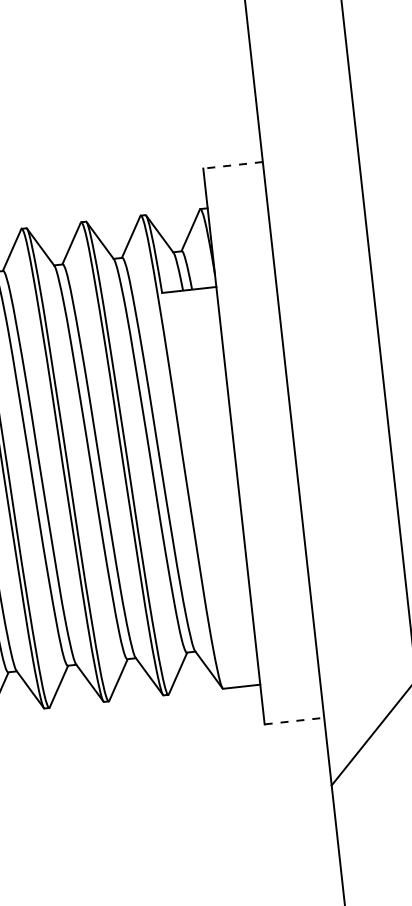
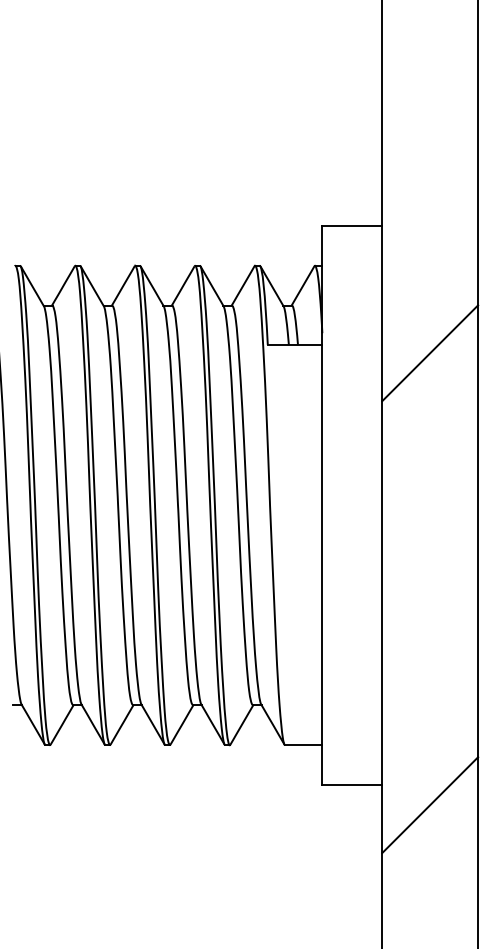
line: (233, 164) -> (352, 225), dashed -> solid
line: (324, 283) -> (430, 353), added
line: (294, 721) -> (352, 785), dashed -> solid

